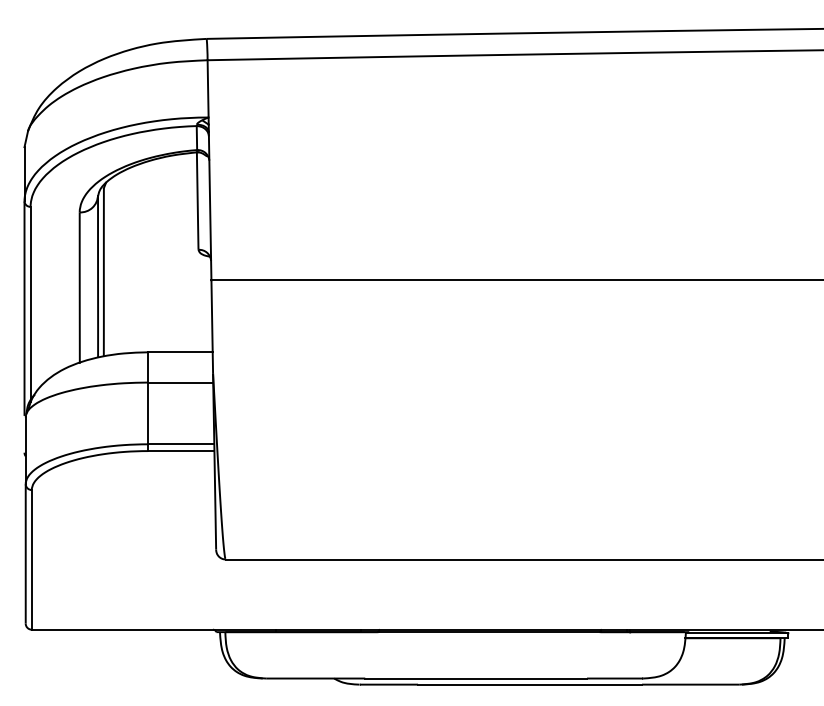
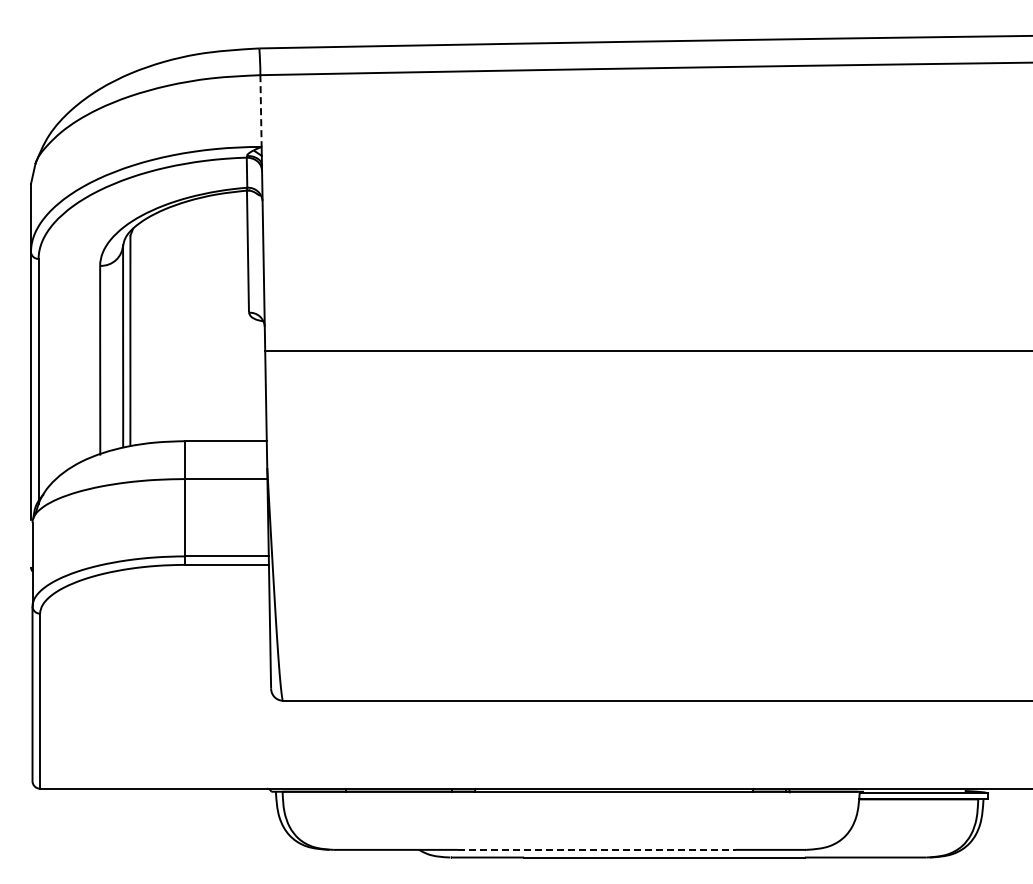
line: (208, 89) -> (261, 111), solid -> dashed
line: (475, 678) -> (596, 849), solid -> dashed

